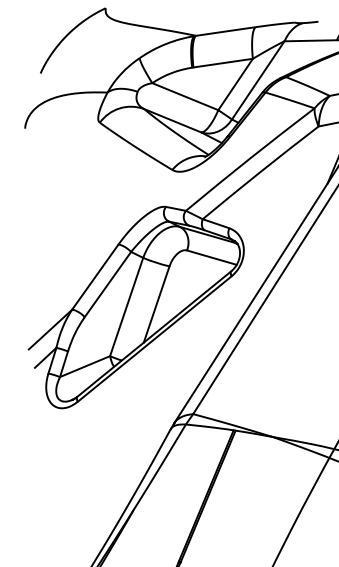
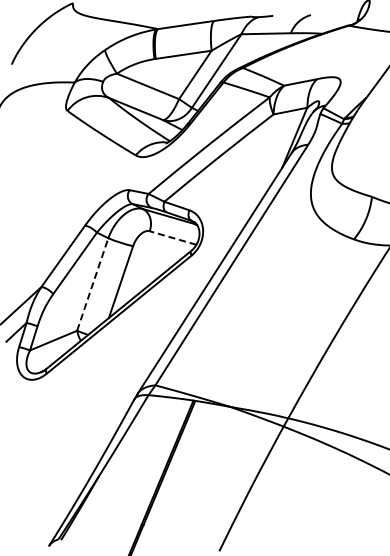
line: (211, 257) -> (172, 237), solid -> dashed
line: (126, 307) -> (92, 284), solid -> dashed

